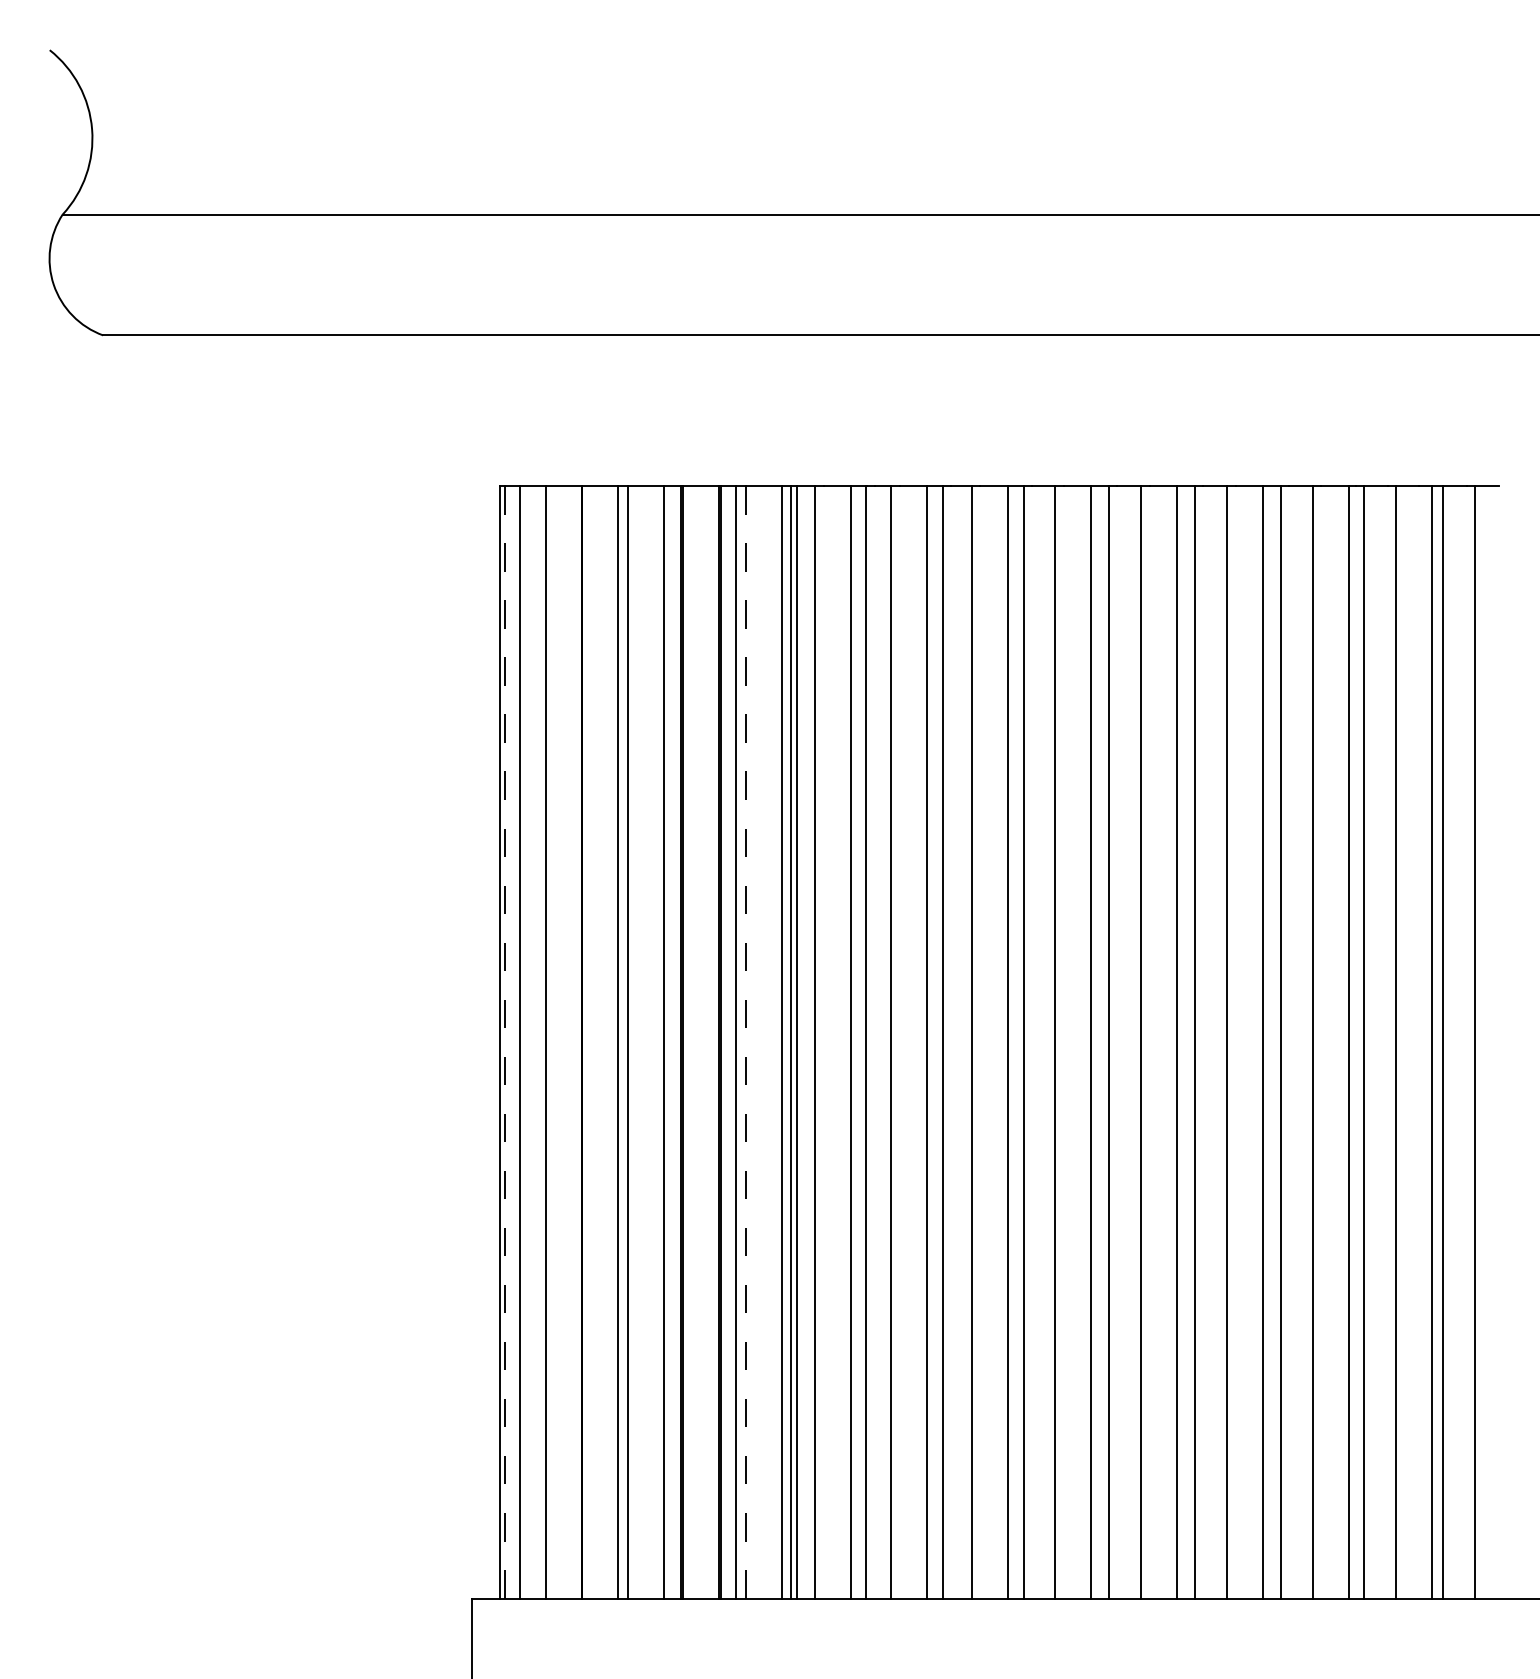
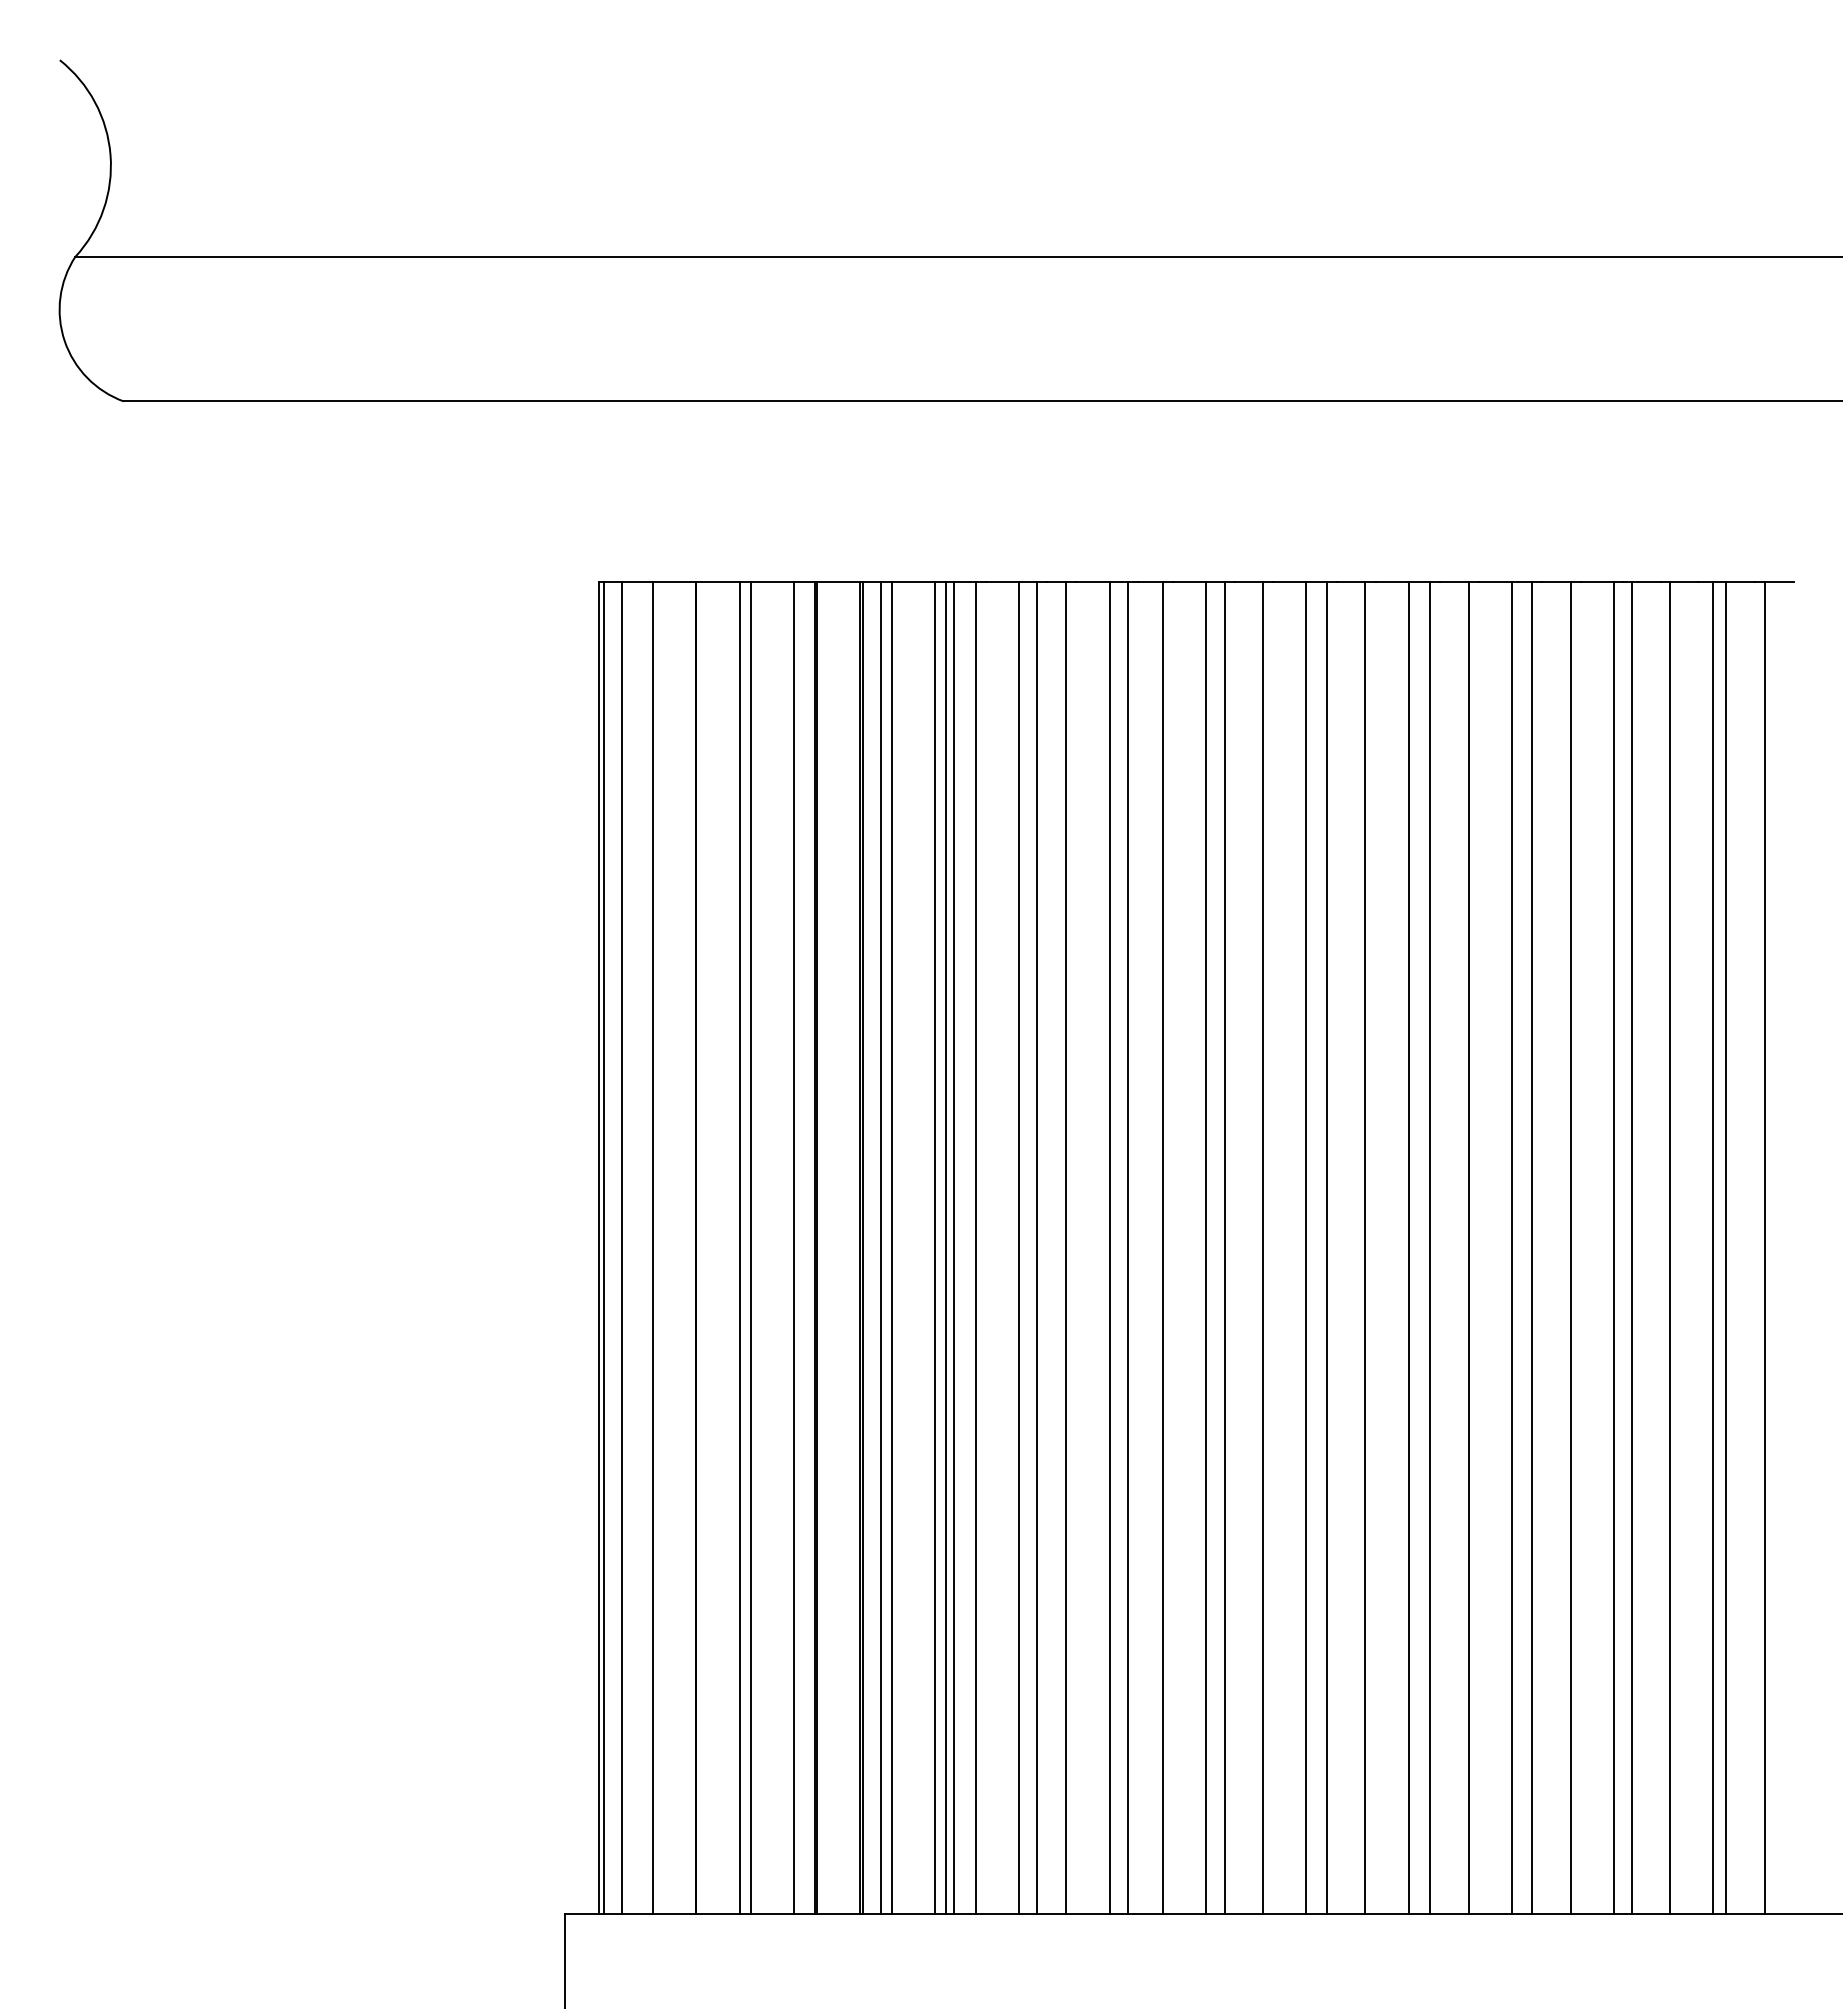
line: (505, 1042) -> (604, 1247), dashed -> solid
line: (745, 1042) -> (892, 1247), dashed -> solid

